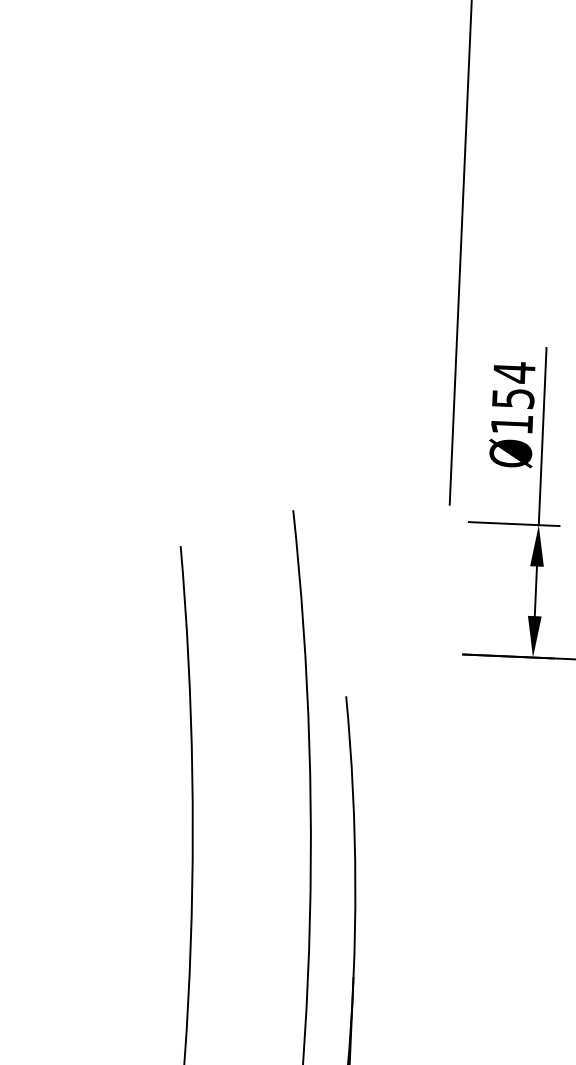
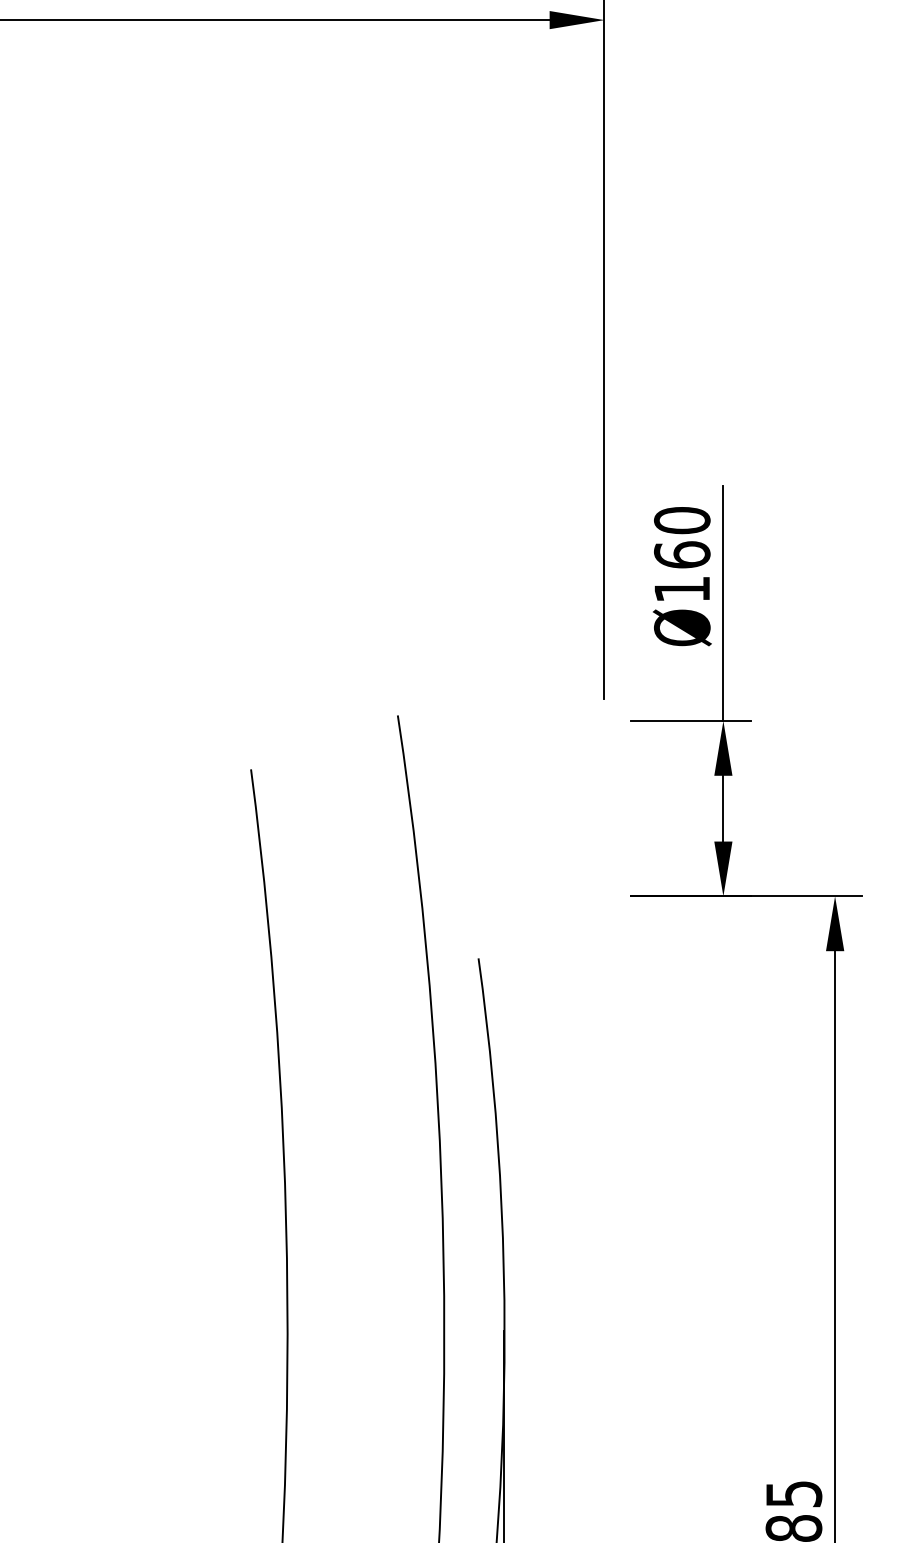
text: (513, 385) -> (682, 537), Ø154 -> Ø160

